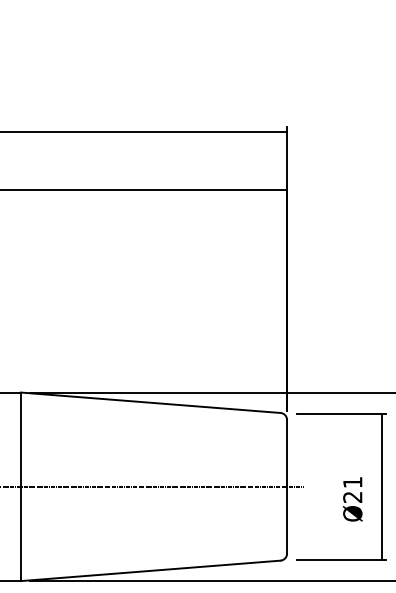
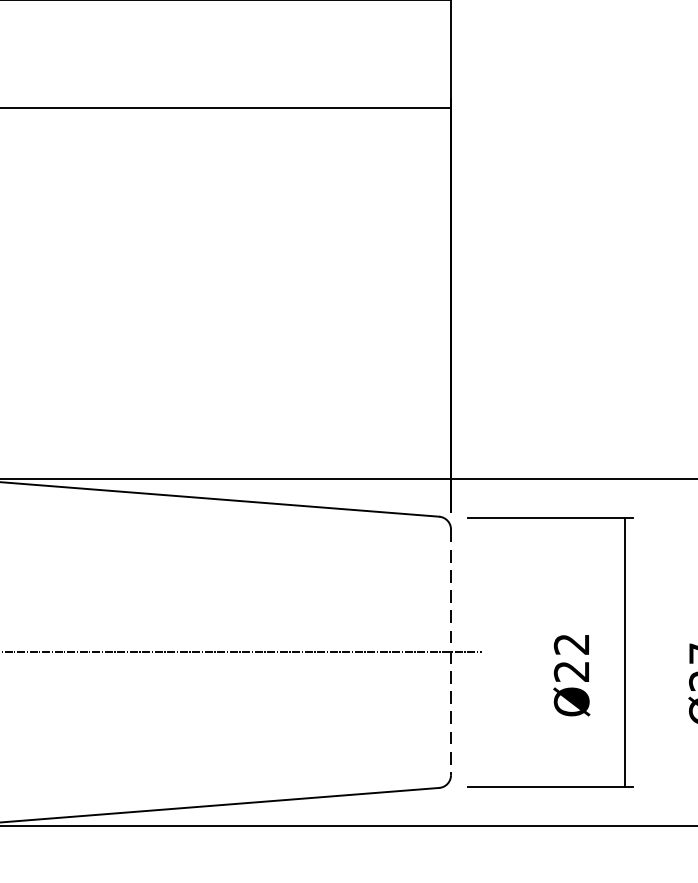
text: (352, 482) -> (571, 644), Ø21 -> Ø22
line: (287, 486) -> (451, 651), solid -> dashed

